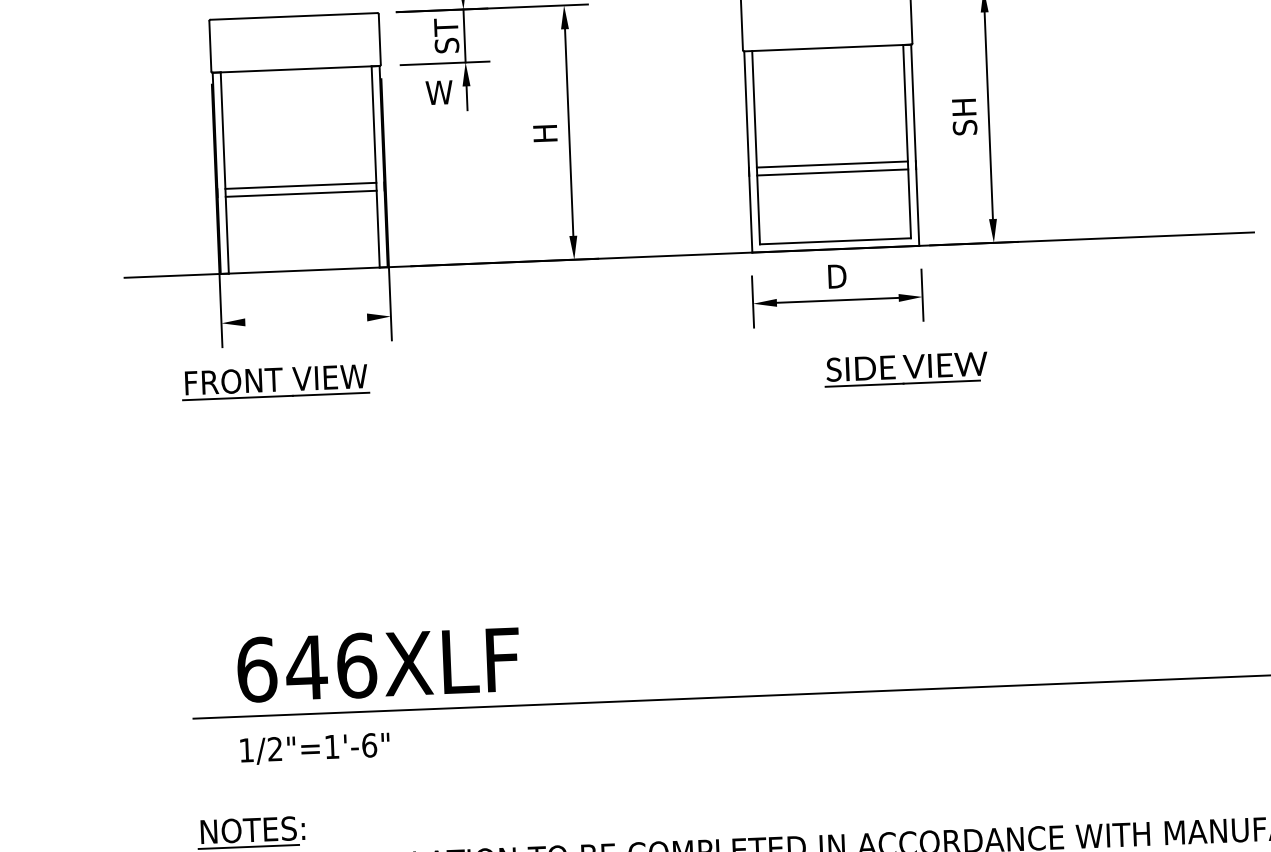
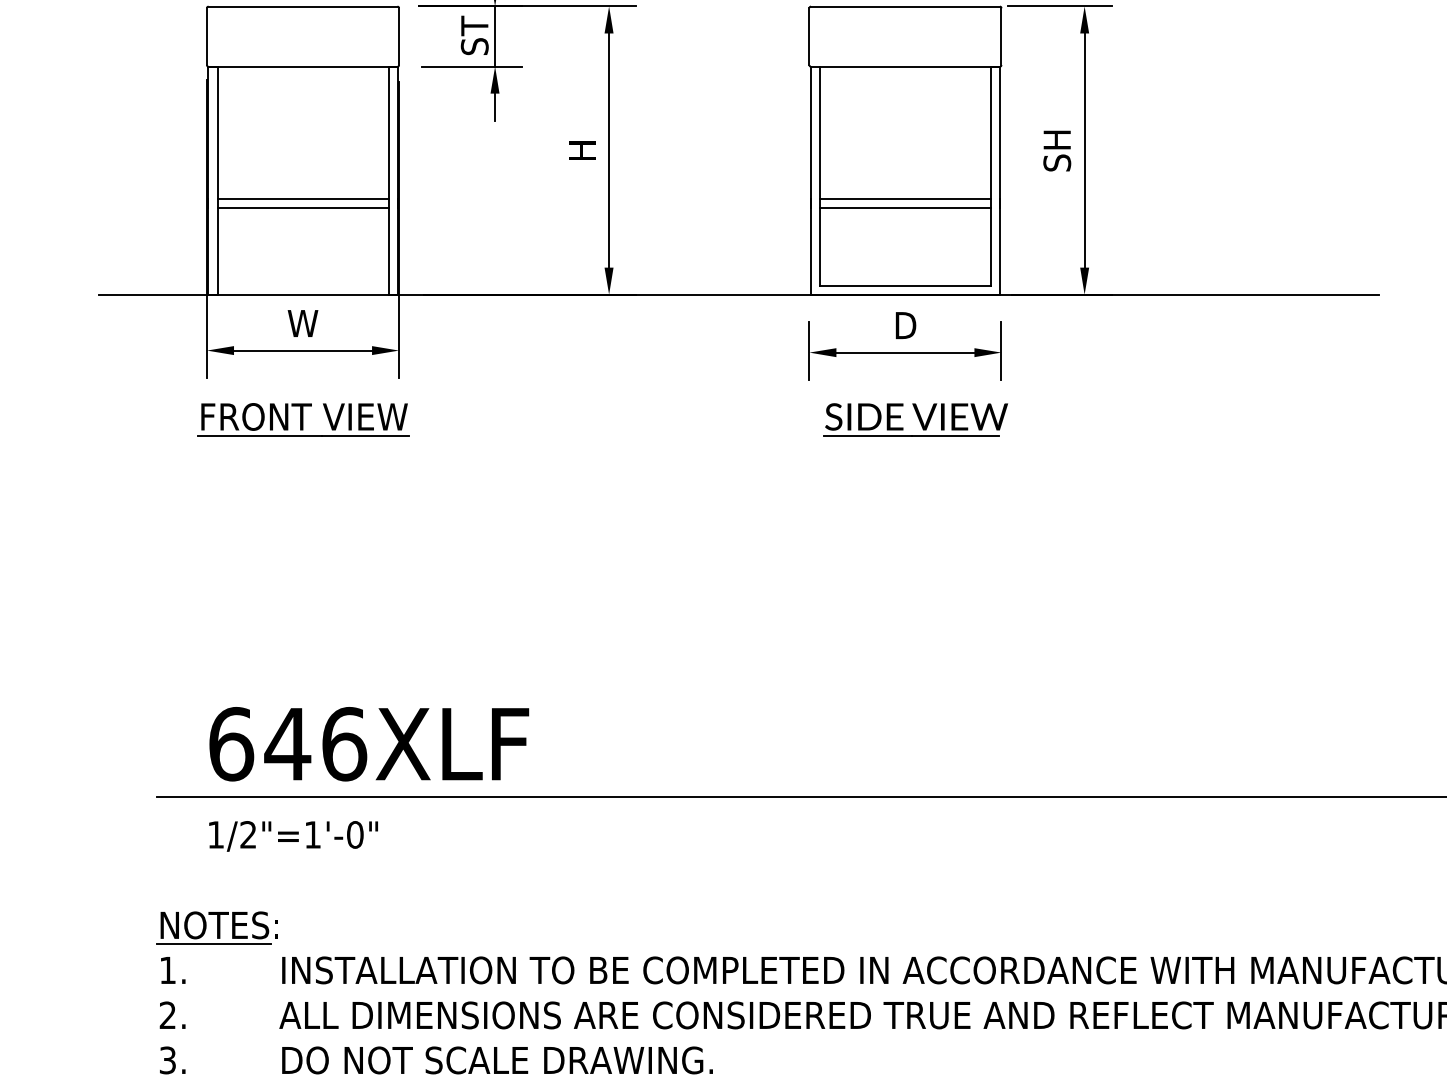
text: (438, 92) -> (302, 323), moved
line: (306, 319) -> (303, 350), added
part: (906, 369) -> (915, 419), moved
part: (275, 382) -> (303, 419), moved
text: (369, 745) -> (355, 834), 1/2"=1'-6" -> 1/2"=1'-0"

